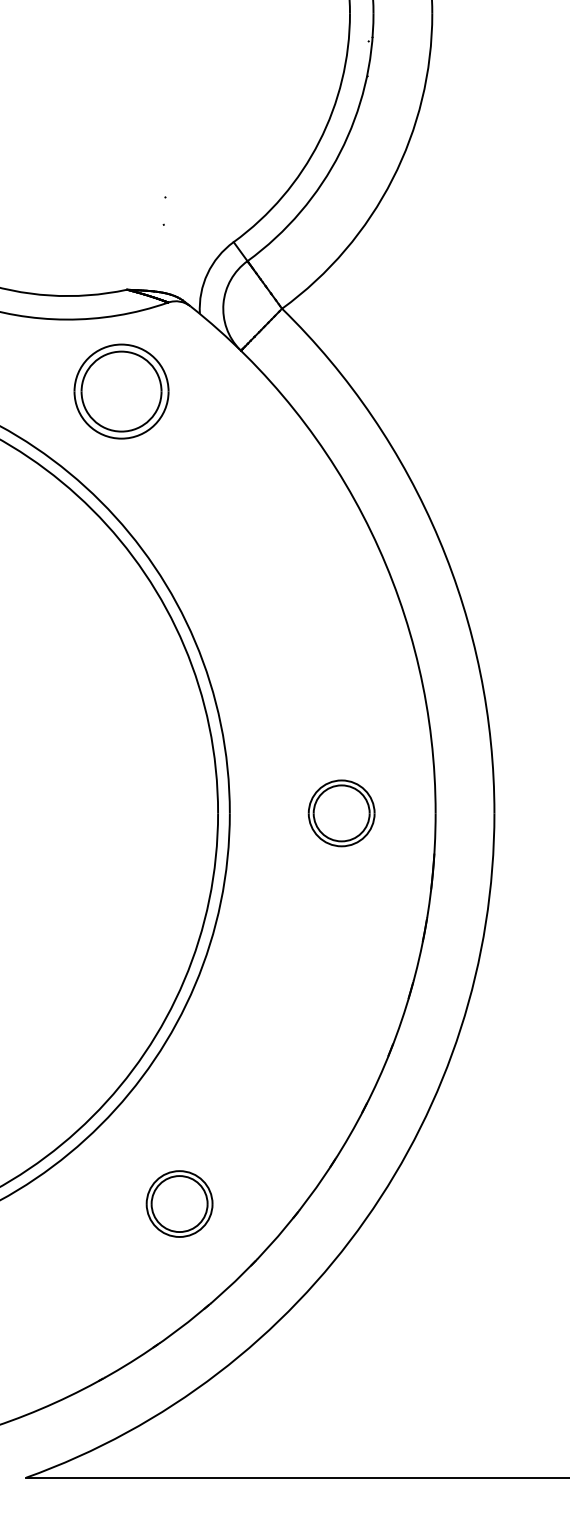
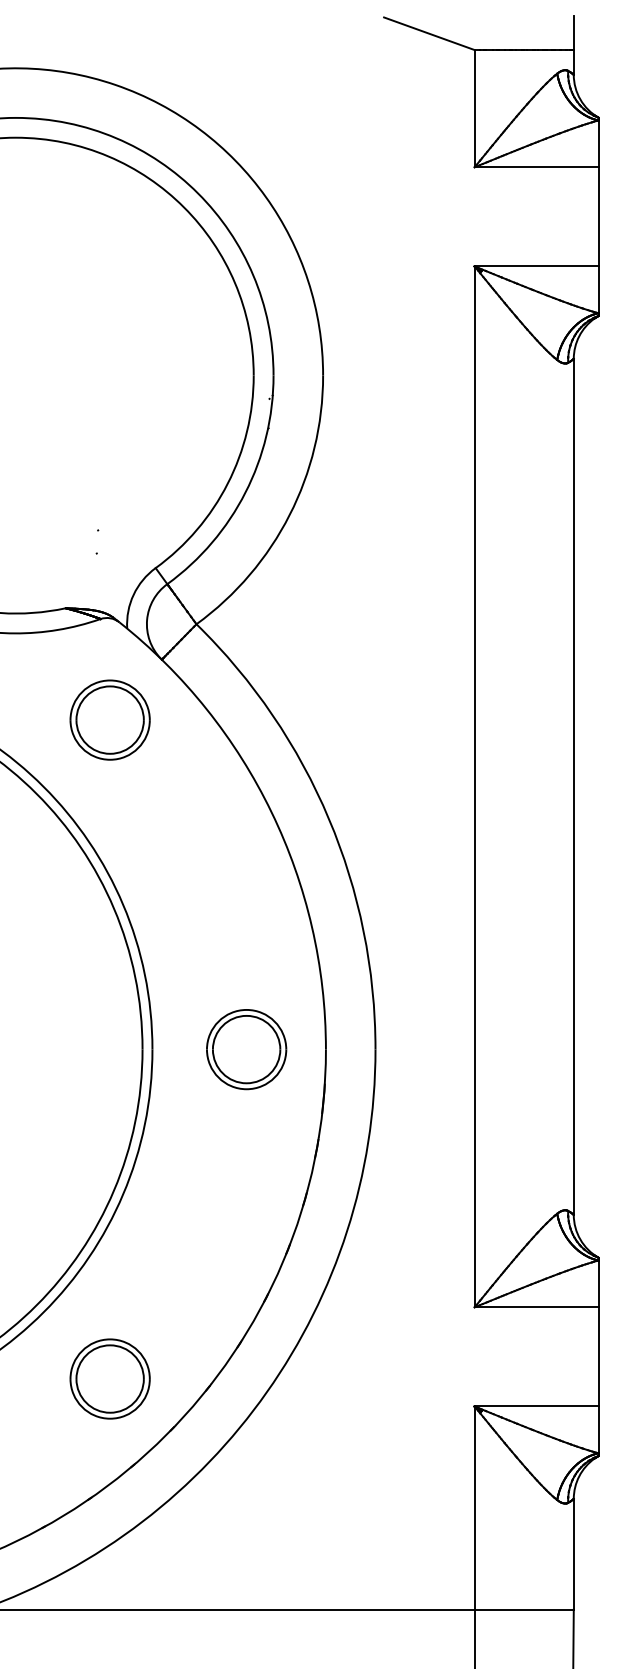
part: (120, 390) -> (109, 719), moved
part: (341, 813) -> (246, 1049), size x1.43
part: (178, 1203) -> (109, 1378), size x1.43

